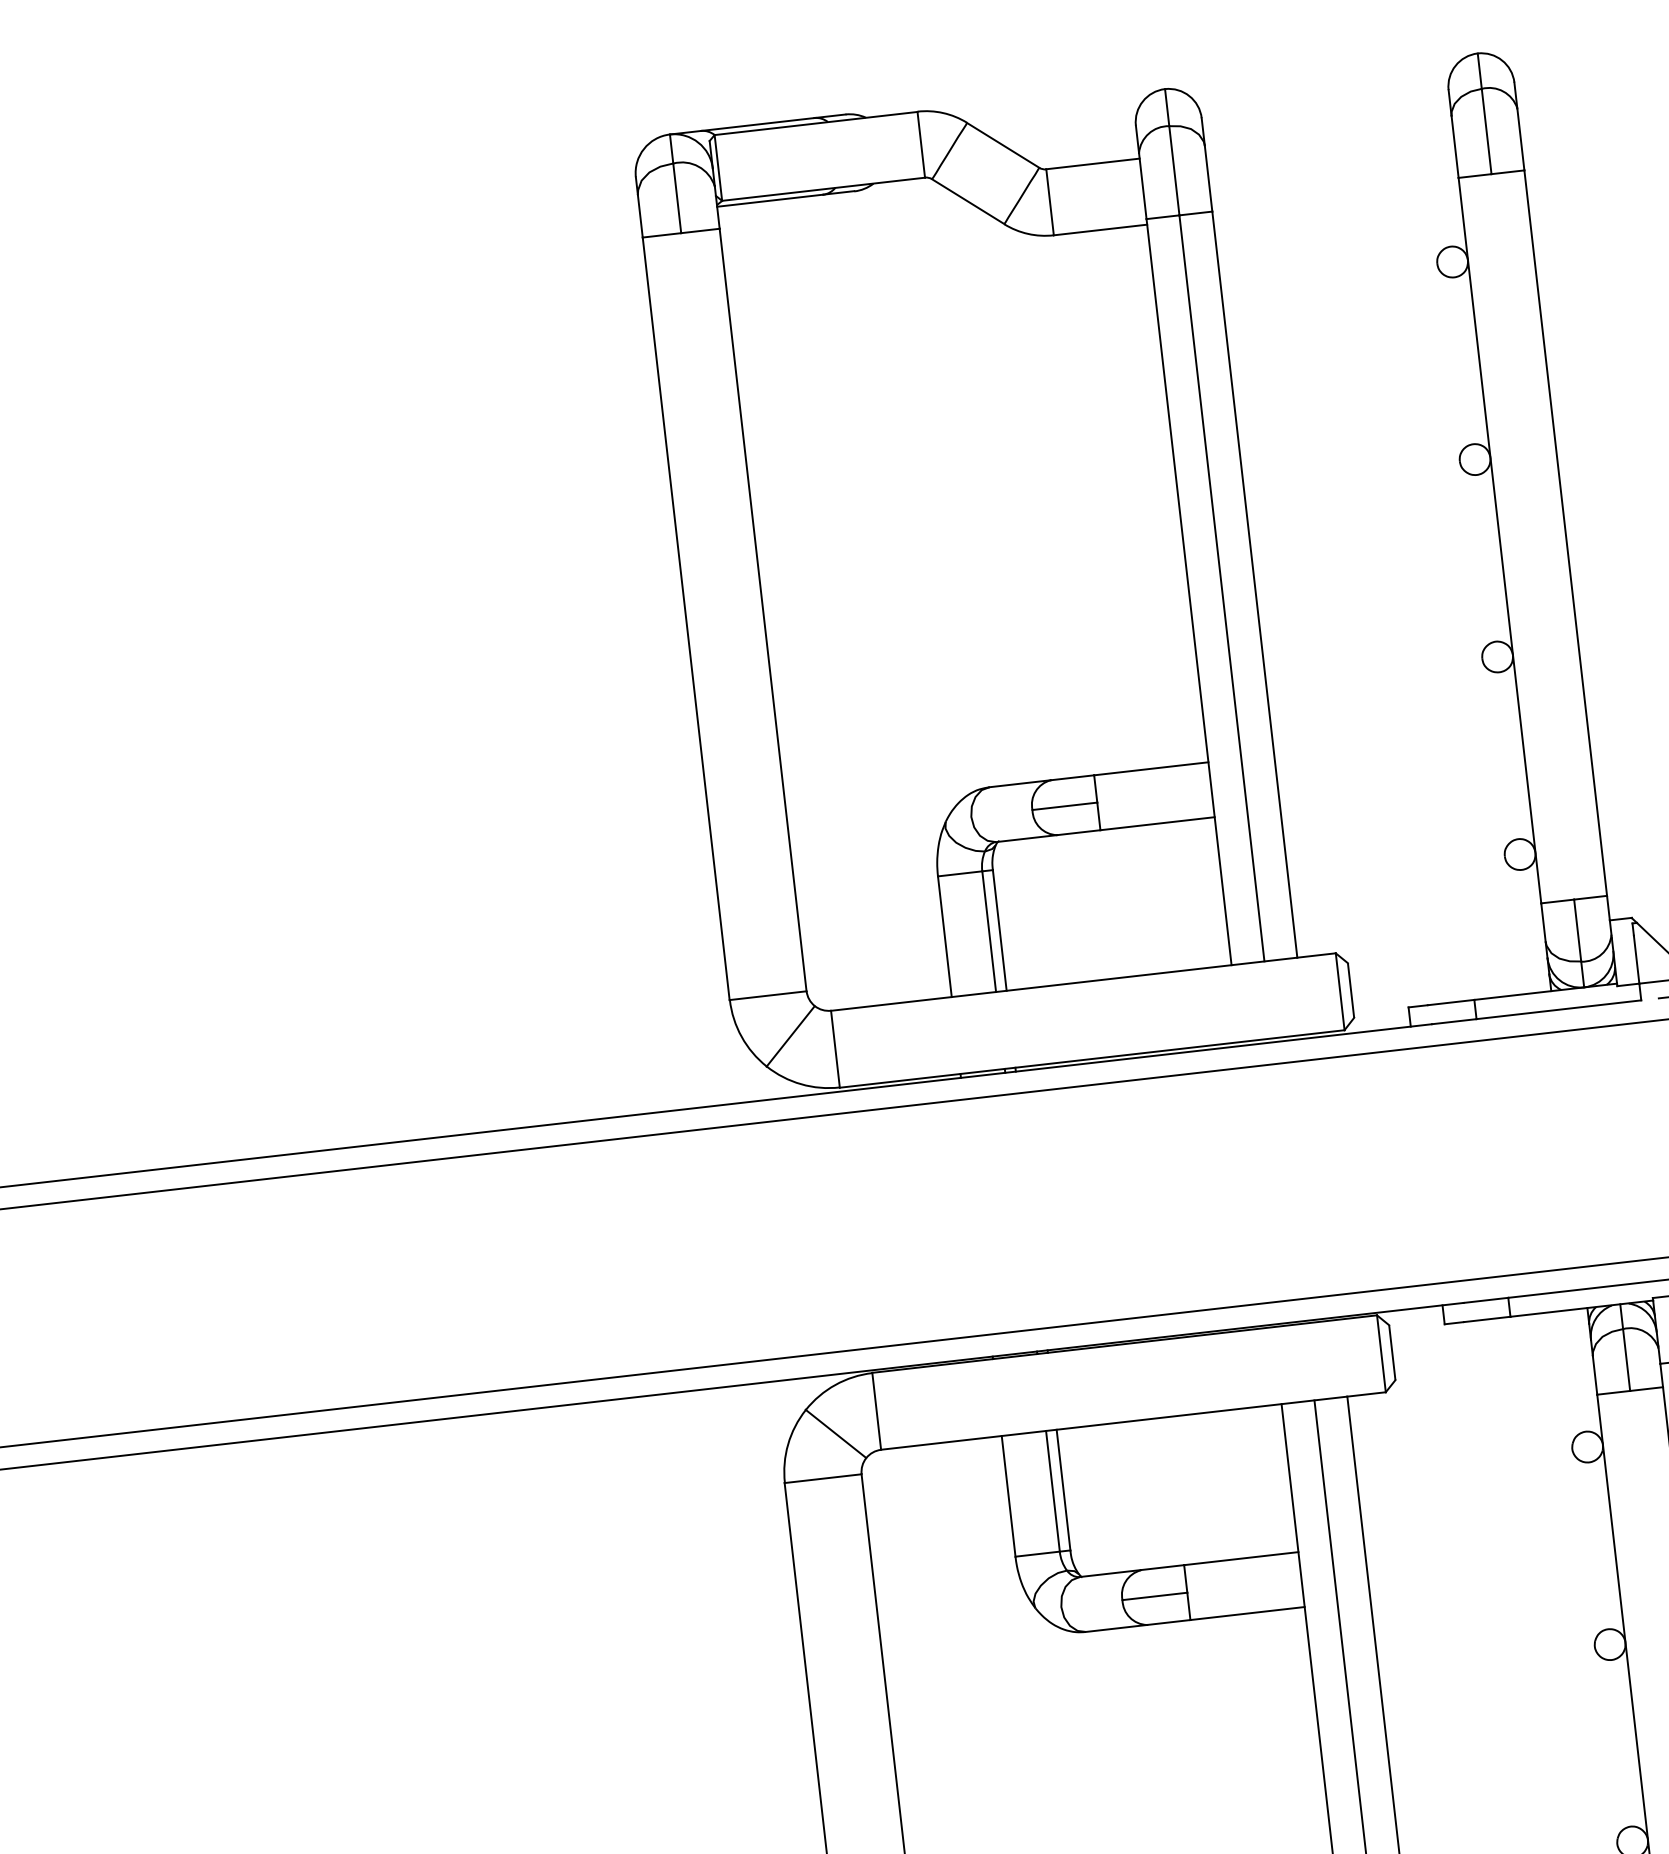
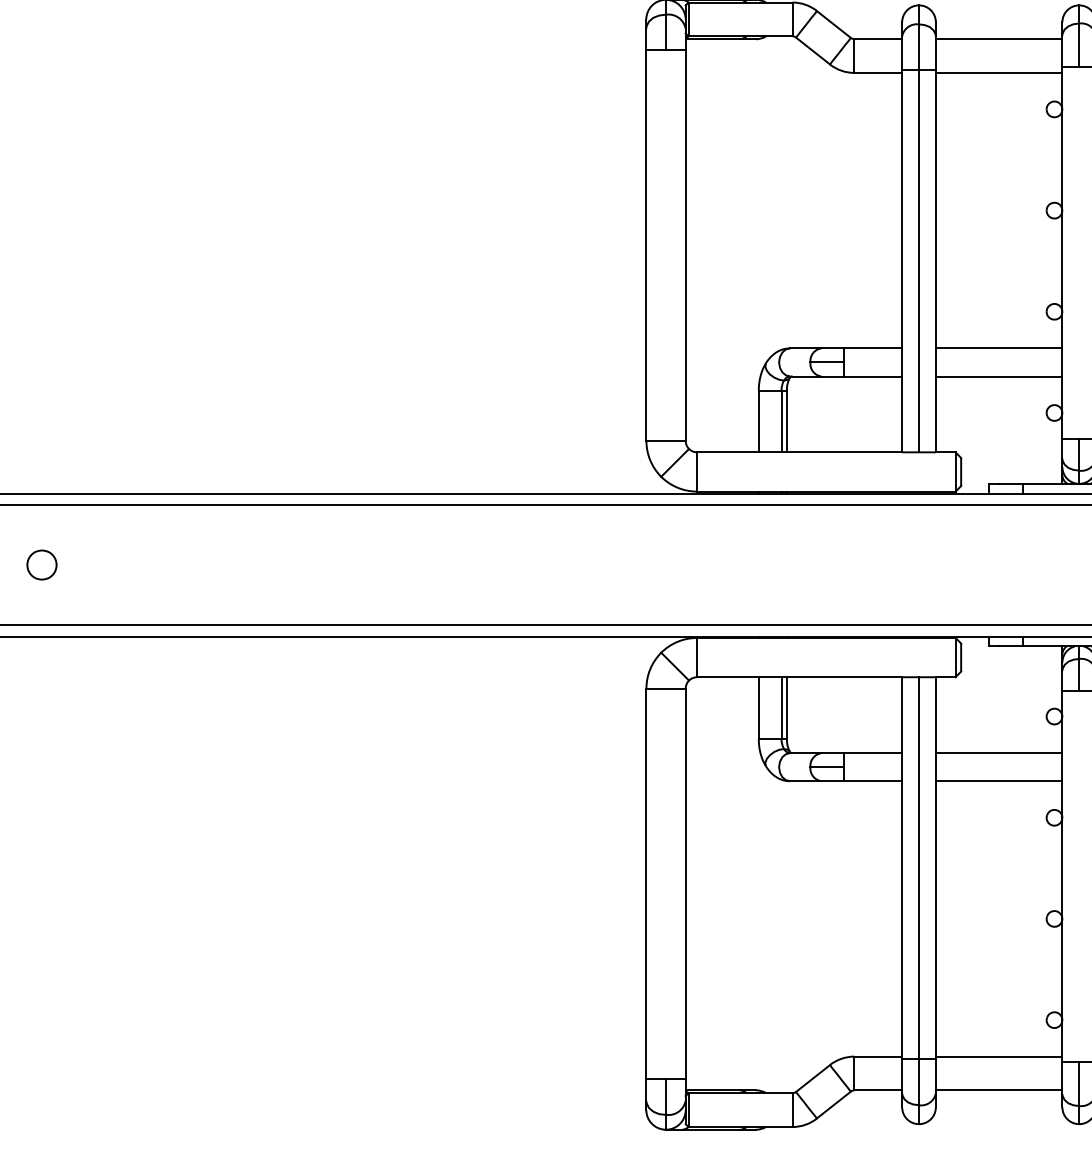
line: (1327, 138) -> (998, 39), added
line: (1335, 202) -> (998, 72), added
line: (1396, 741) -> (998, 348), added
line: (1402, 795) -> (998, 376), added
line: (1486, 1531) -> (998, 753), added
line: (1492, 1586) -> (998, 781), added

